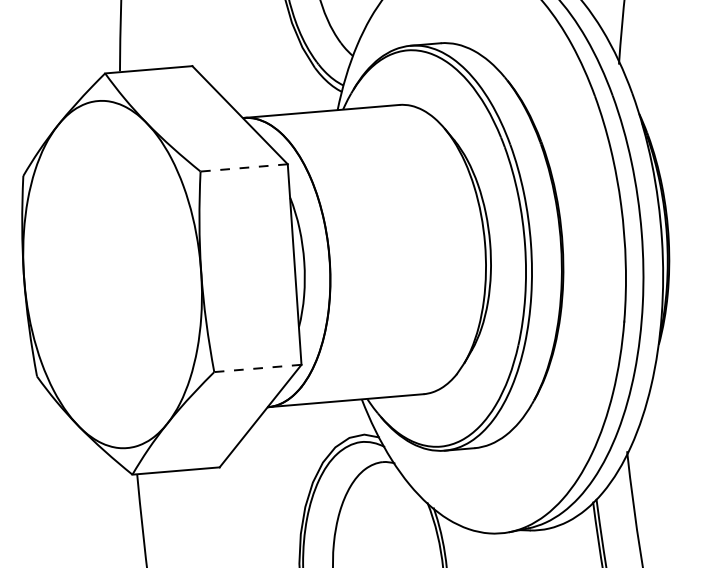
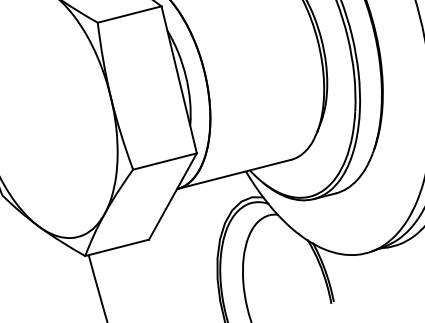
line: (244, 167) -> (129, 14), dashed -> solid
line: (257, 368) -> (164, 161), dashed -> solid

